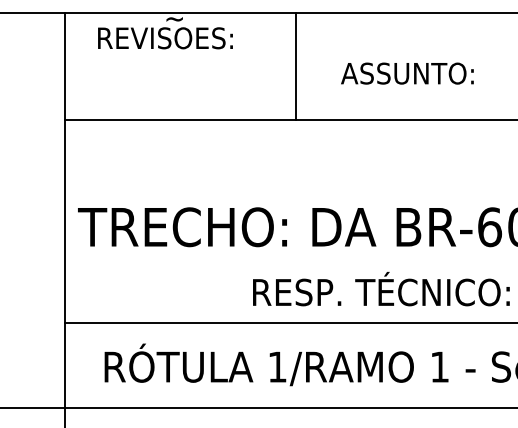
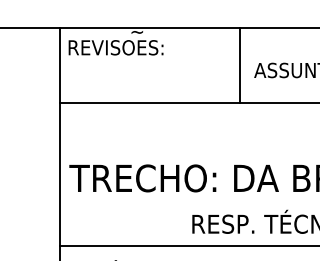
text: (165, 38) -> (116, 47), moved
line: (296, 65) -> (240, 64), moved

